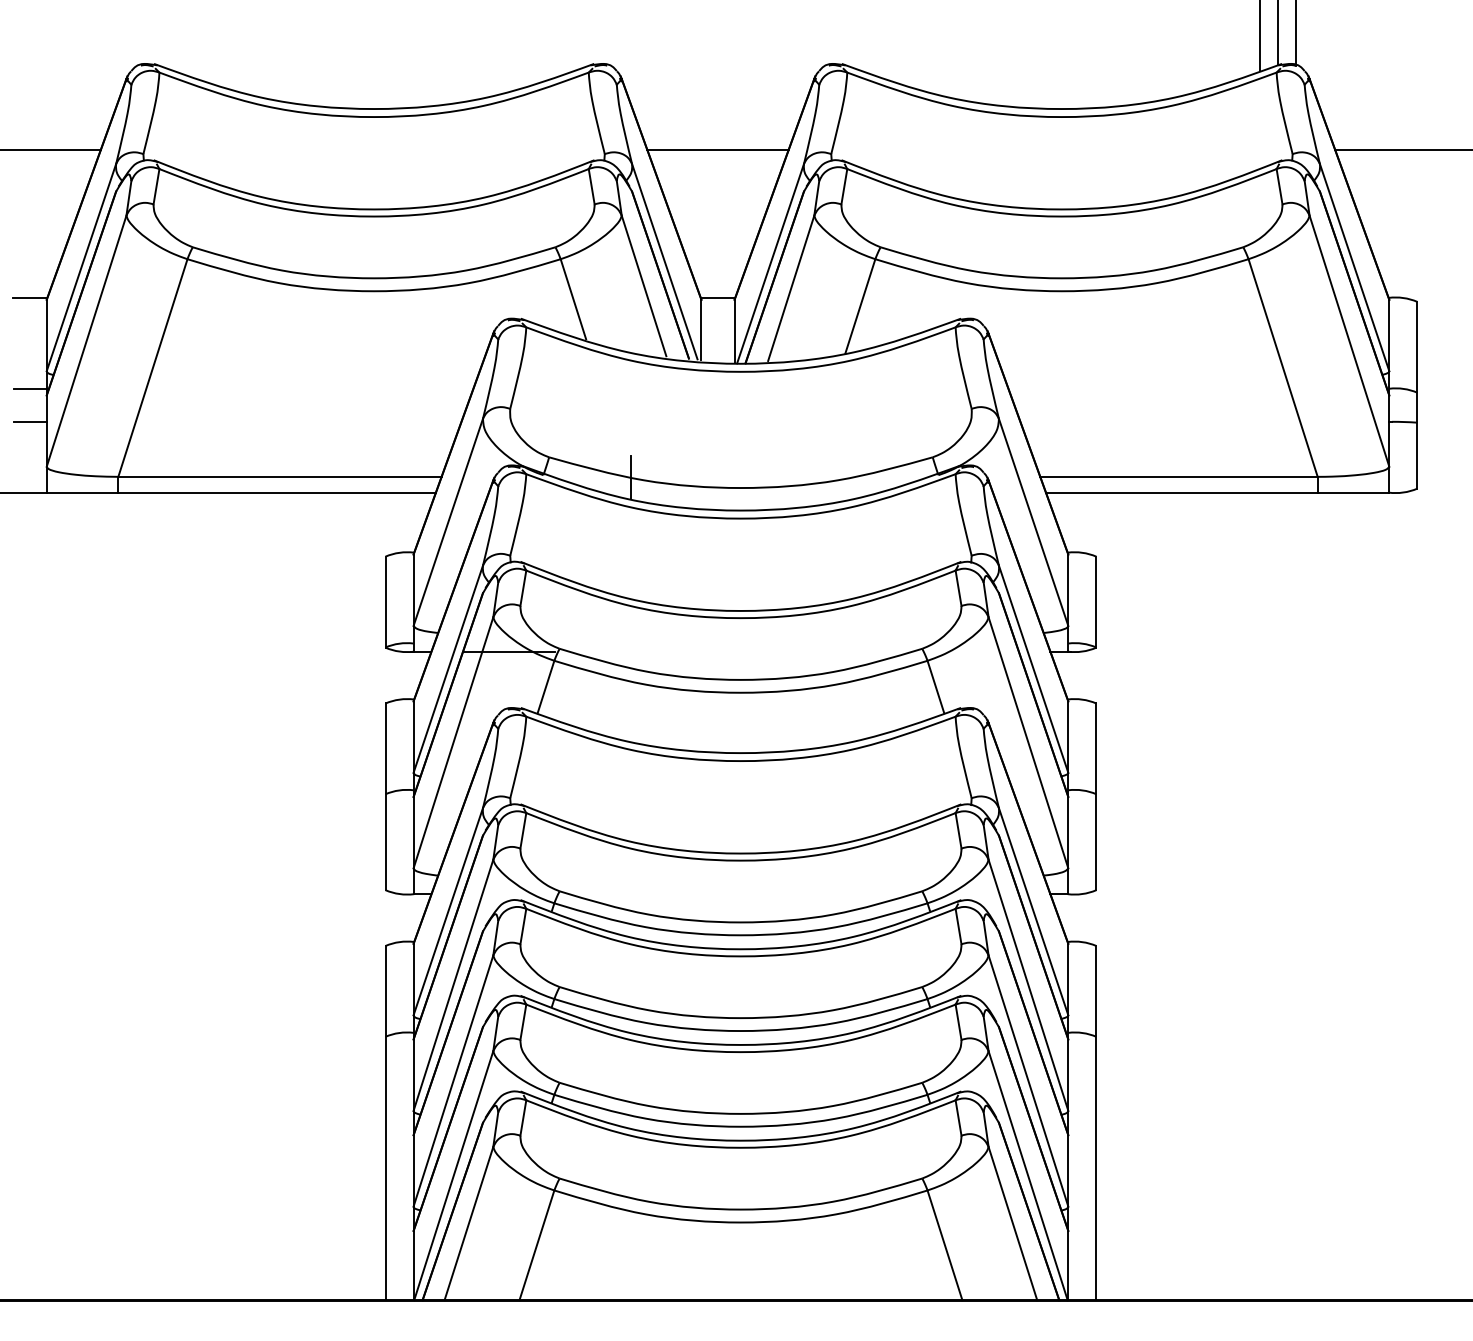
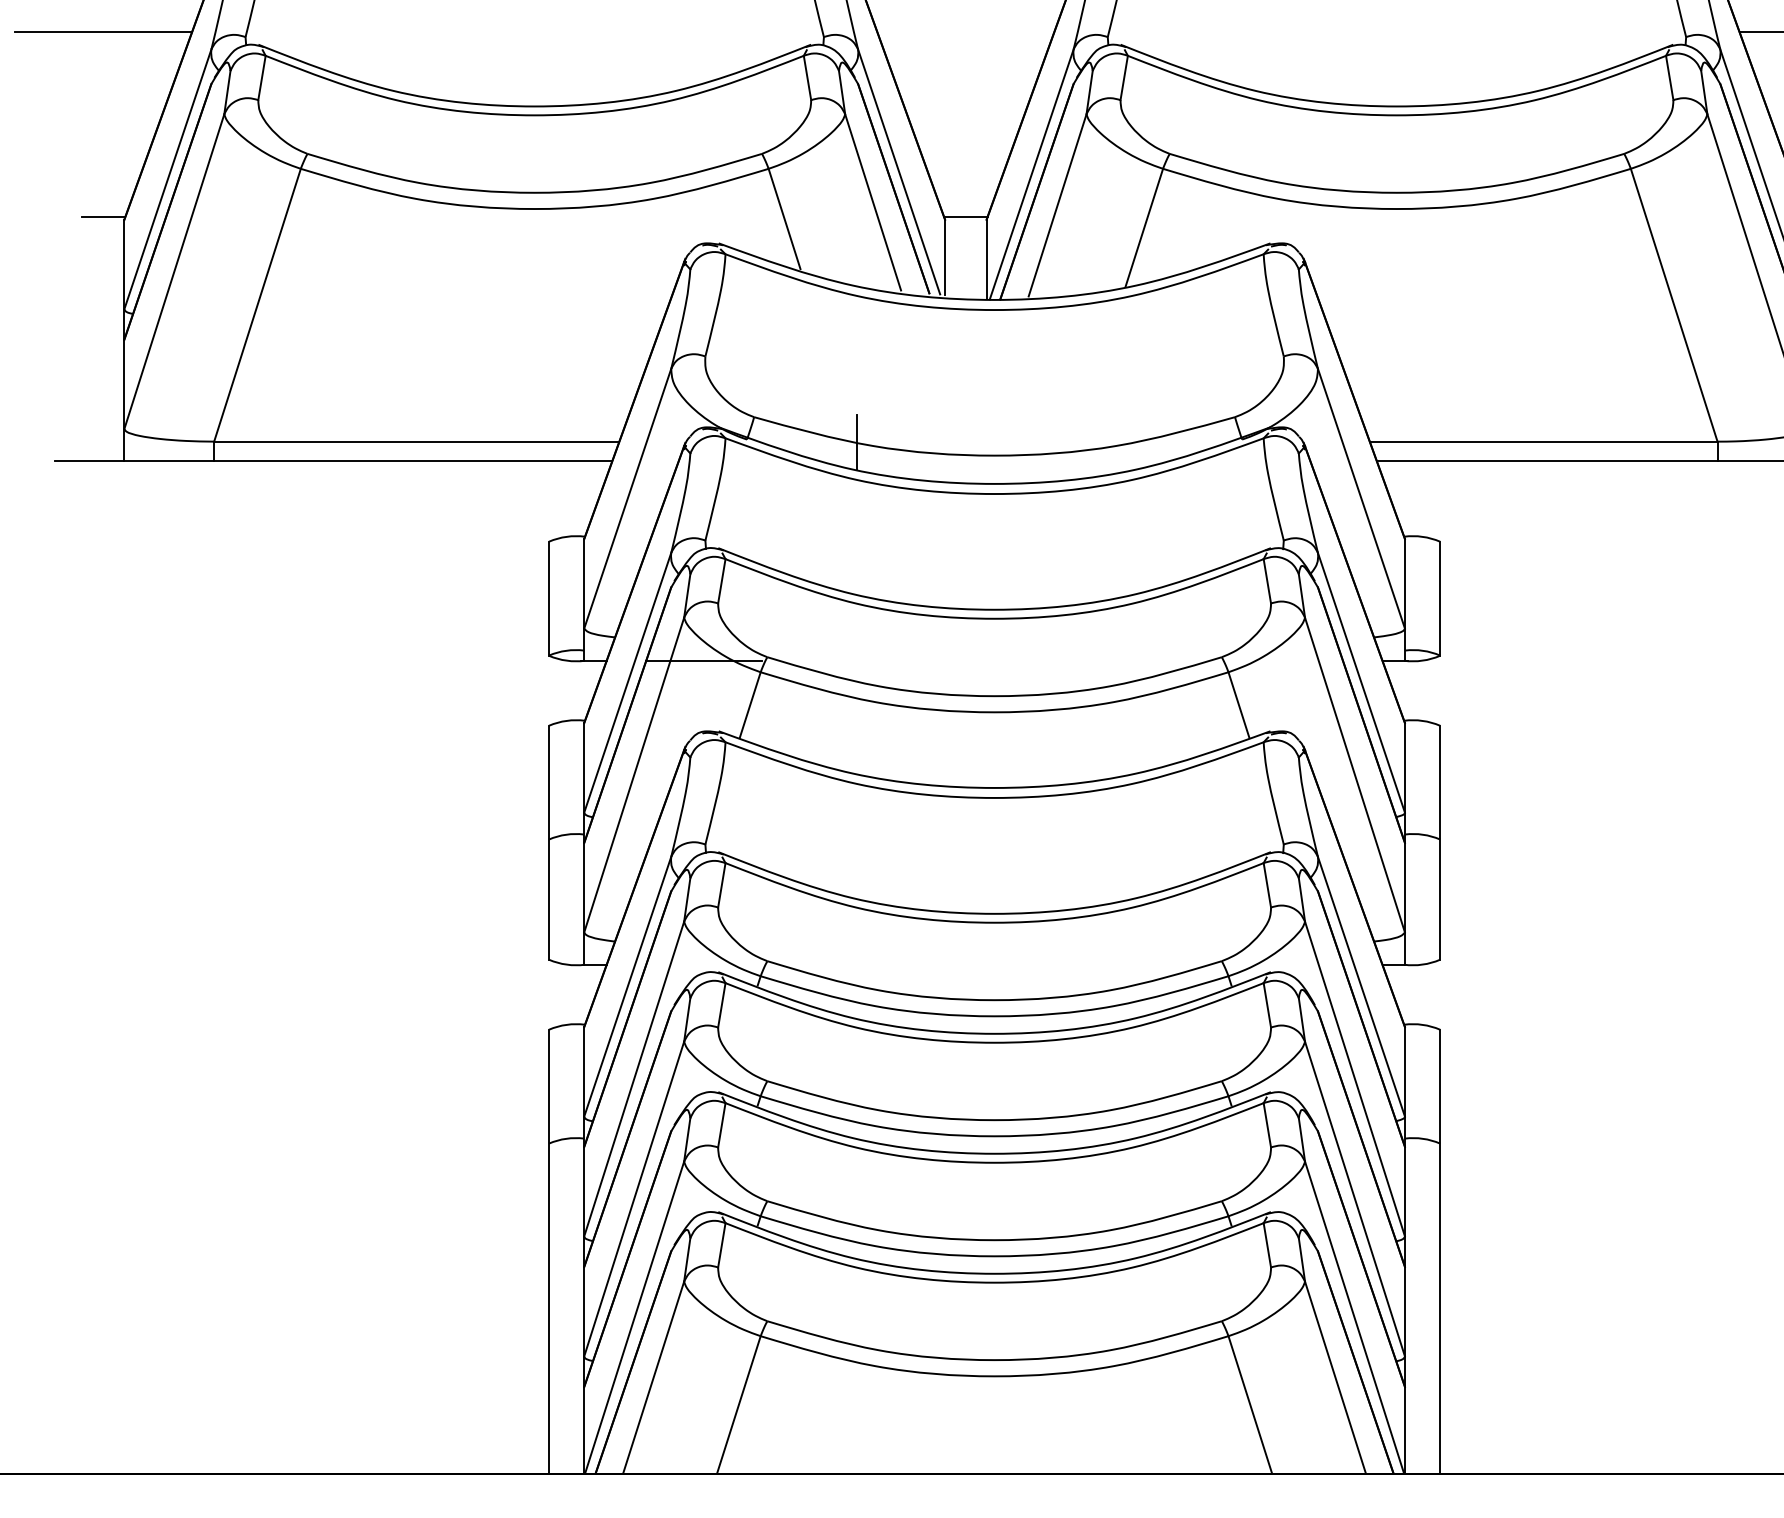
line: (717, 150) -> (965, 32), removed
line: (29, 388) -> (102, 330), removed
line: (29, 421) -> (102, 372), removed

